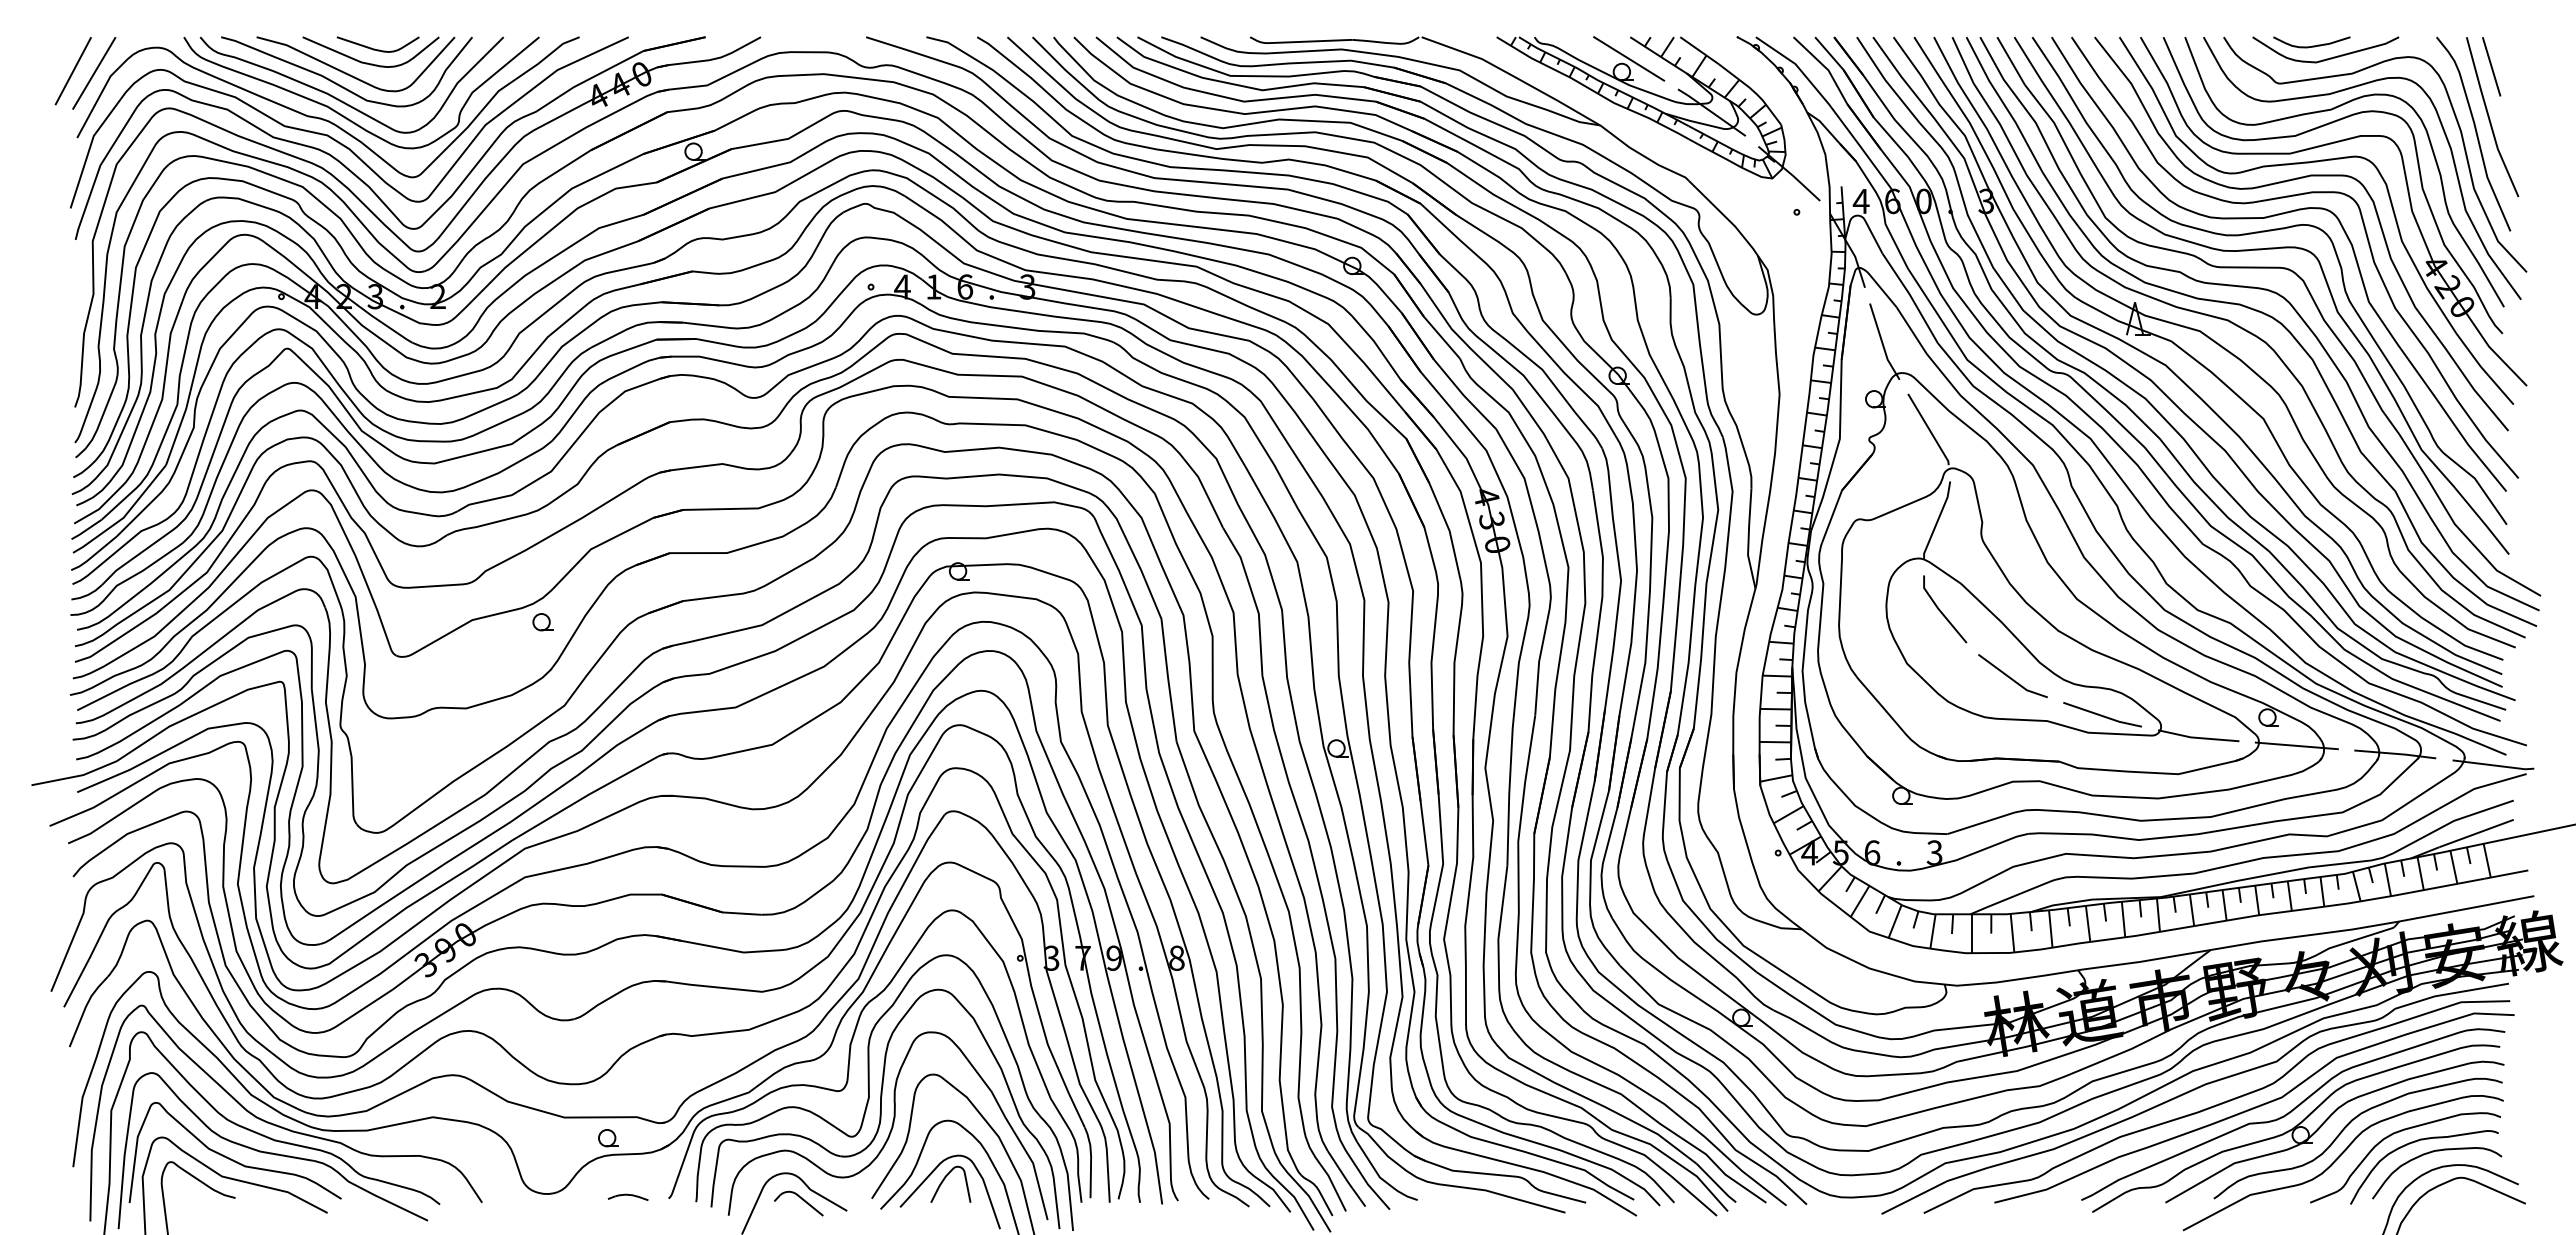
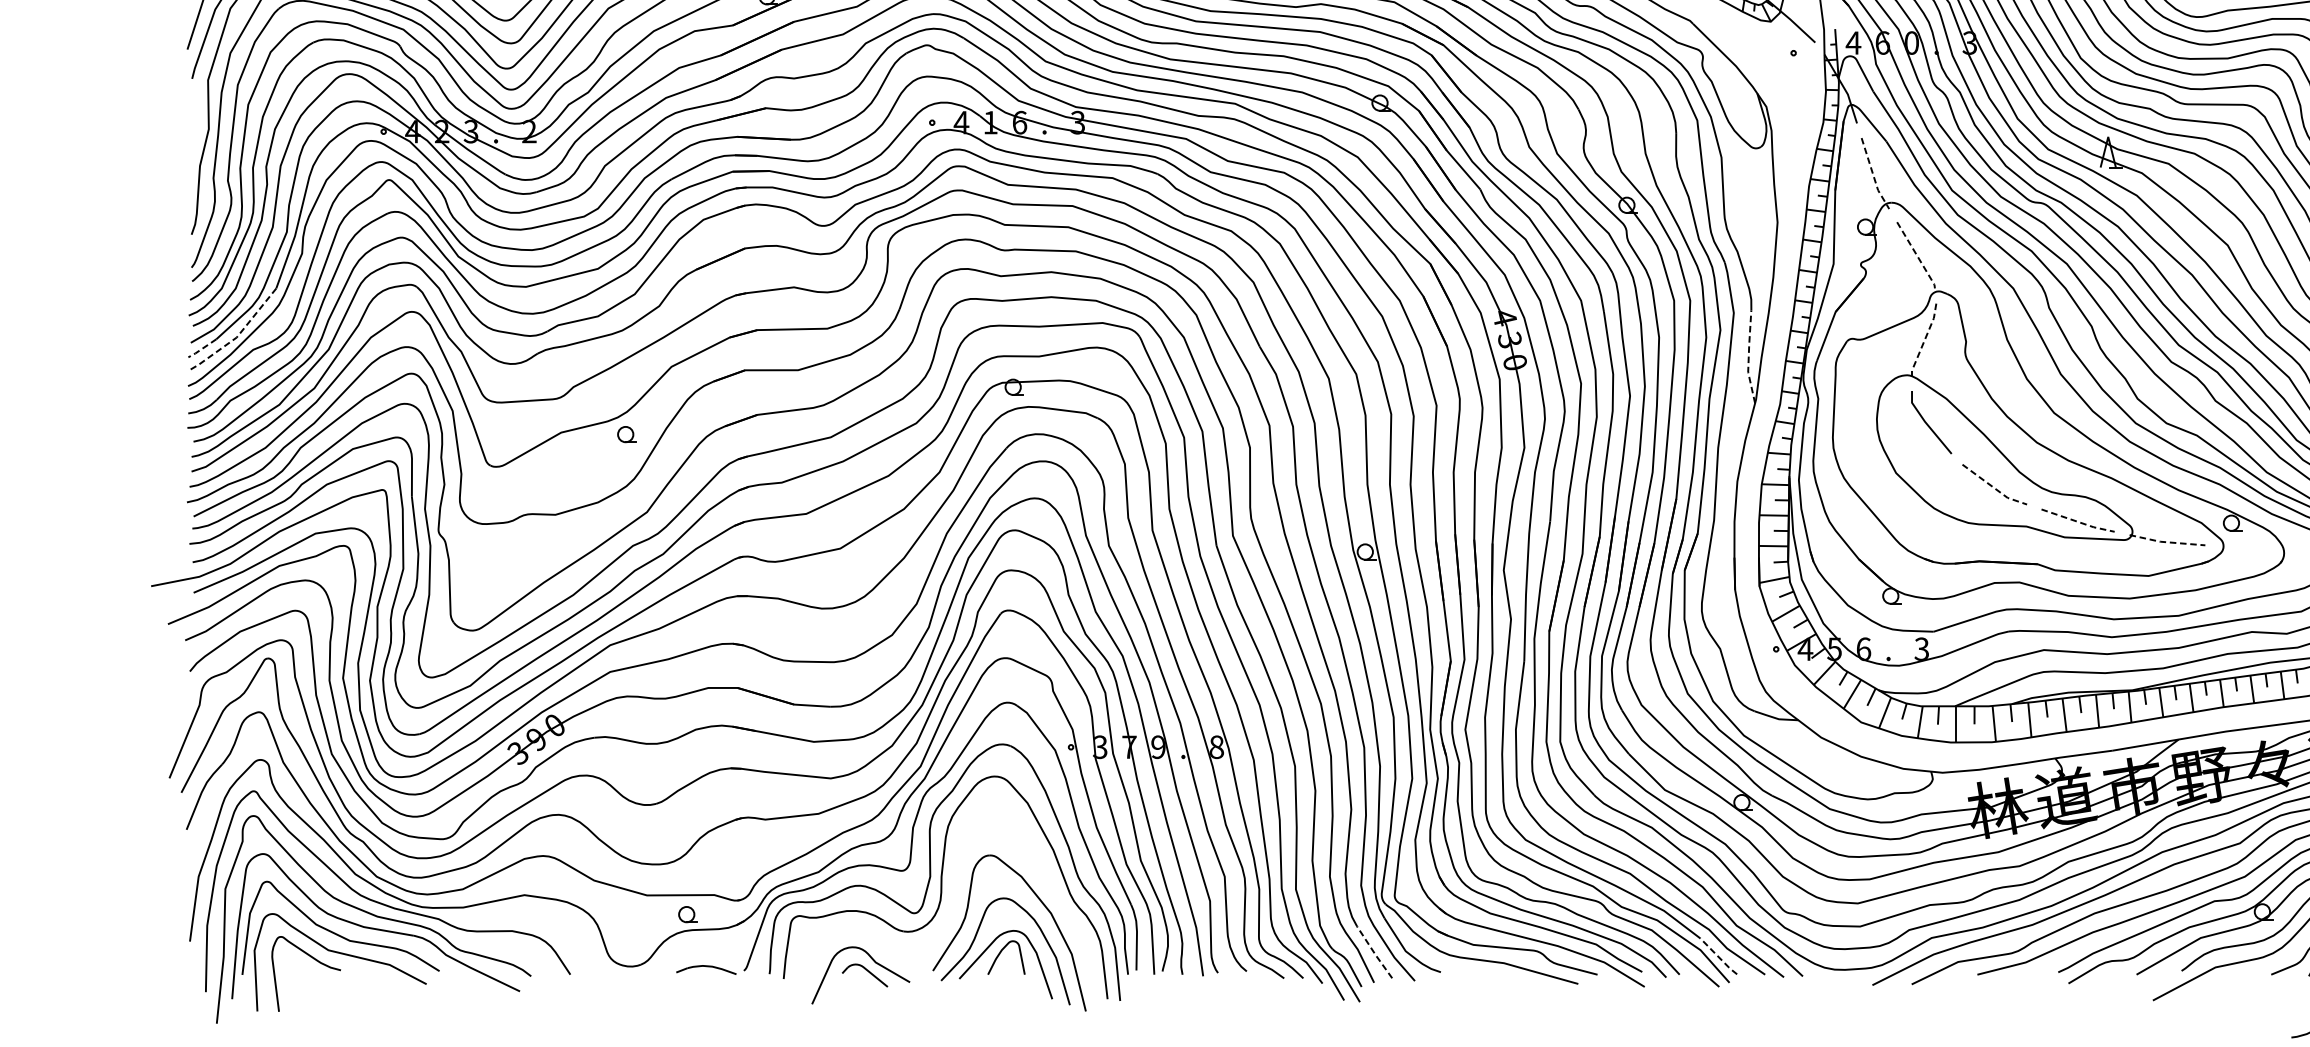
line: (1882, 343) -> (1873, 175), solid -> dashed
line: (1929, 429) -> (1917, 255), solid -> dashed
line: (124, 516) -> (237, 336), solid -> dashed
line: (1937, 520) -> (1924, 339), solid -> dashed
line: (86, 530) -> (202, 349), solid -> dashed
line: (1748, 539) -> (1748, 357), solid -> dashed
line: (2011, 679) -> (1993, 487), solid -> dashed
line: (2102, 716) -> (2077, 522), solid -> dashed
line: (2197, 737) -> (2166, 541), solid -> dashed
line: (2296, 745) -> (2258, 549), removed
part: (887, 1125) -> (947, 902), removed
line: (1346, 1179) -> (1374, 953), solid -> dashed
line: (1716, 1184) -> (1718, 957), solid -> dashed
part: (627, 1196) -> (705, 968), size x1.6

